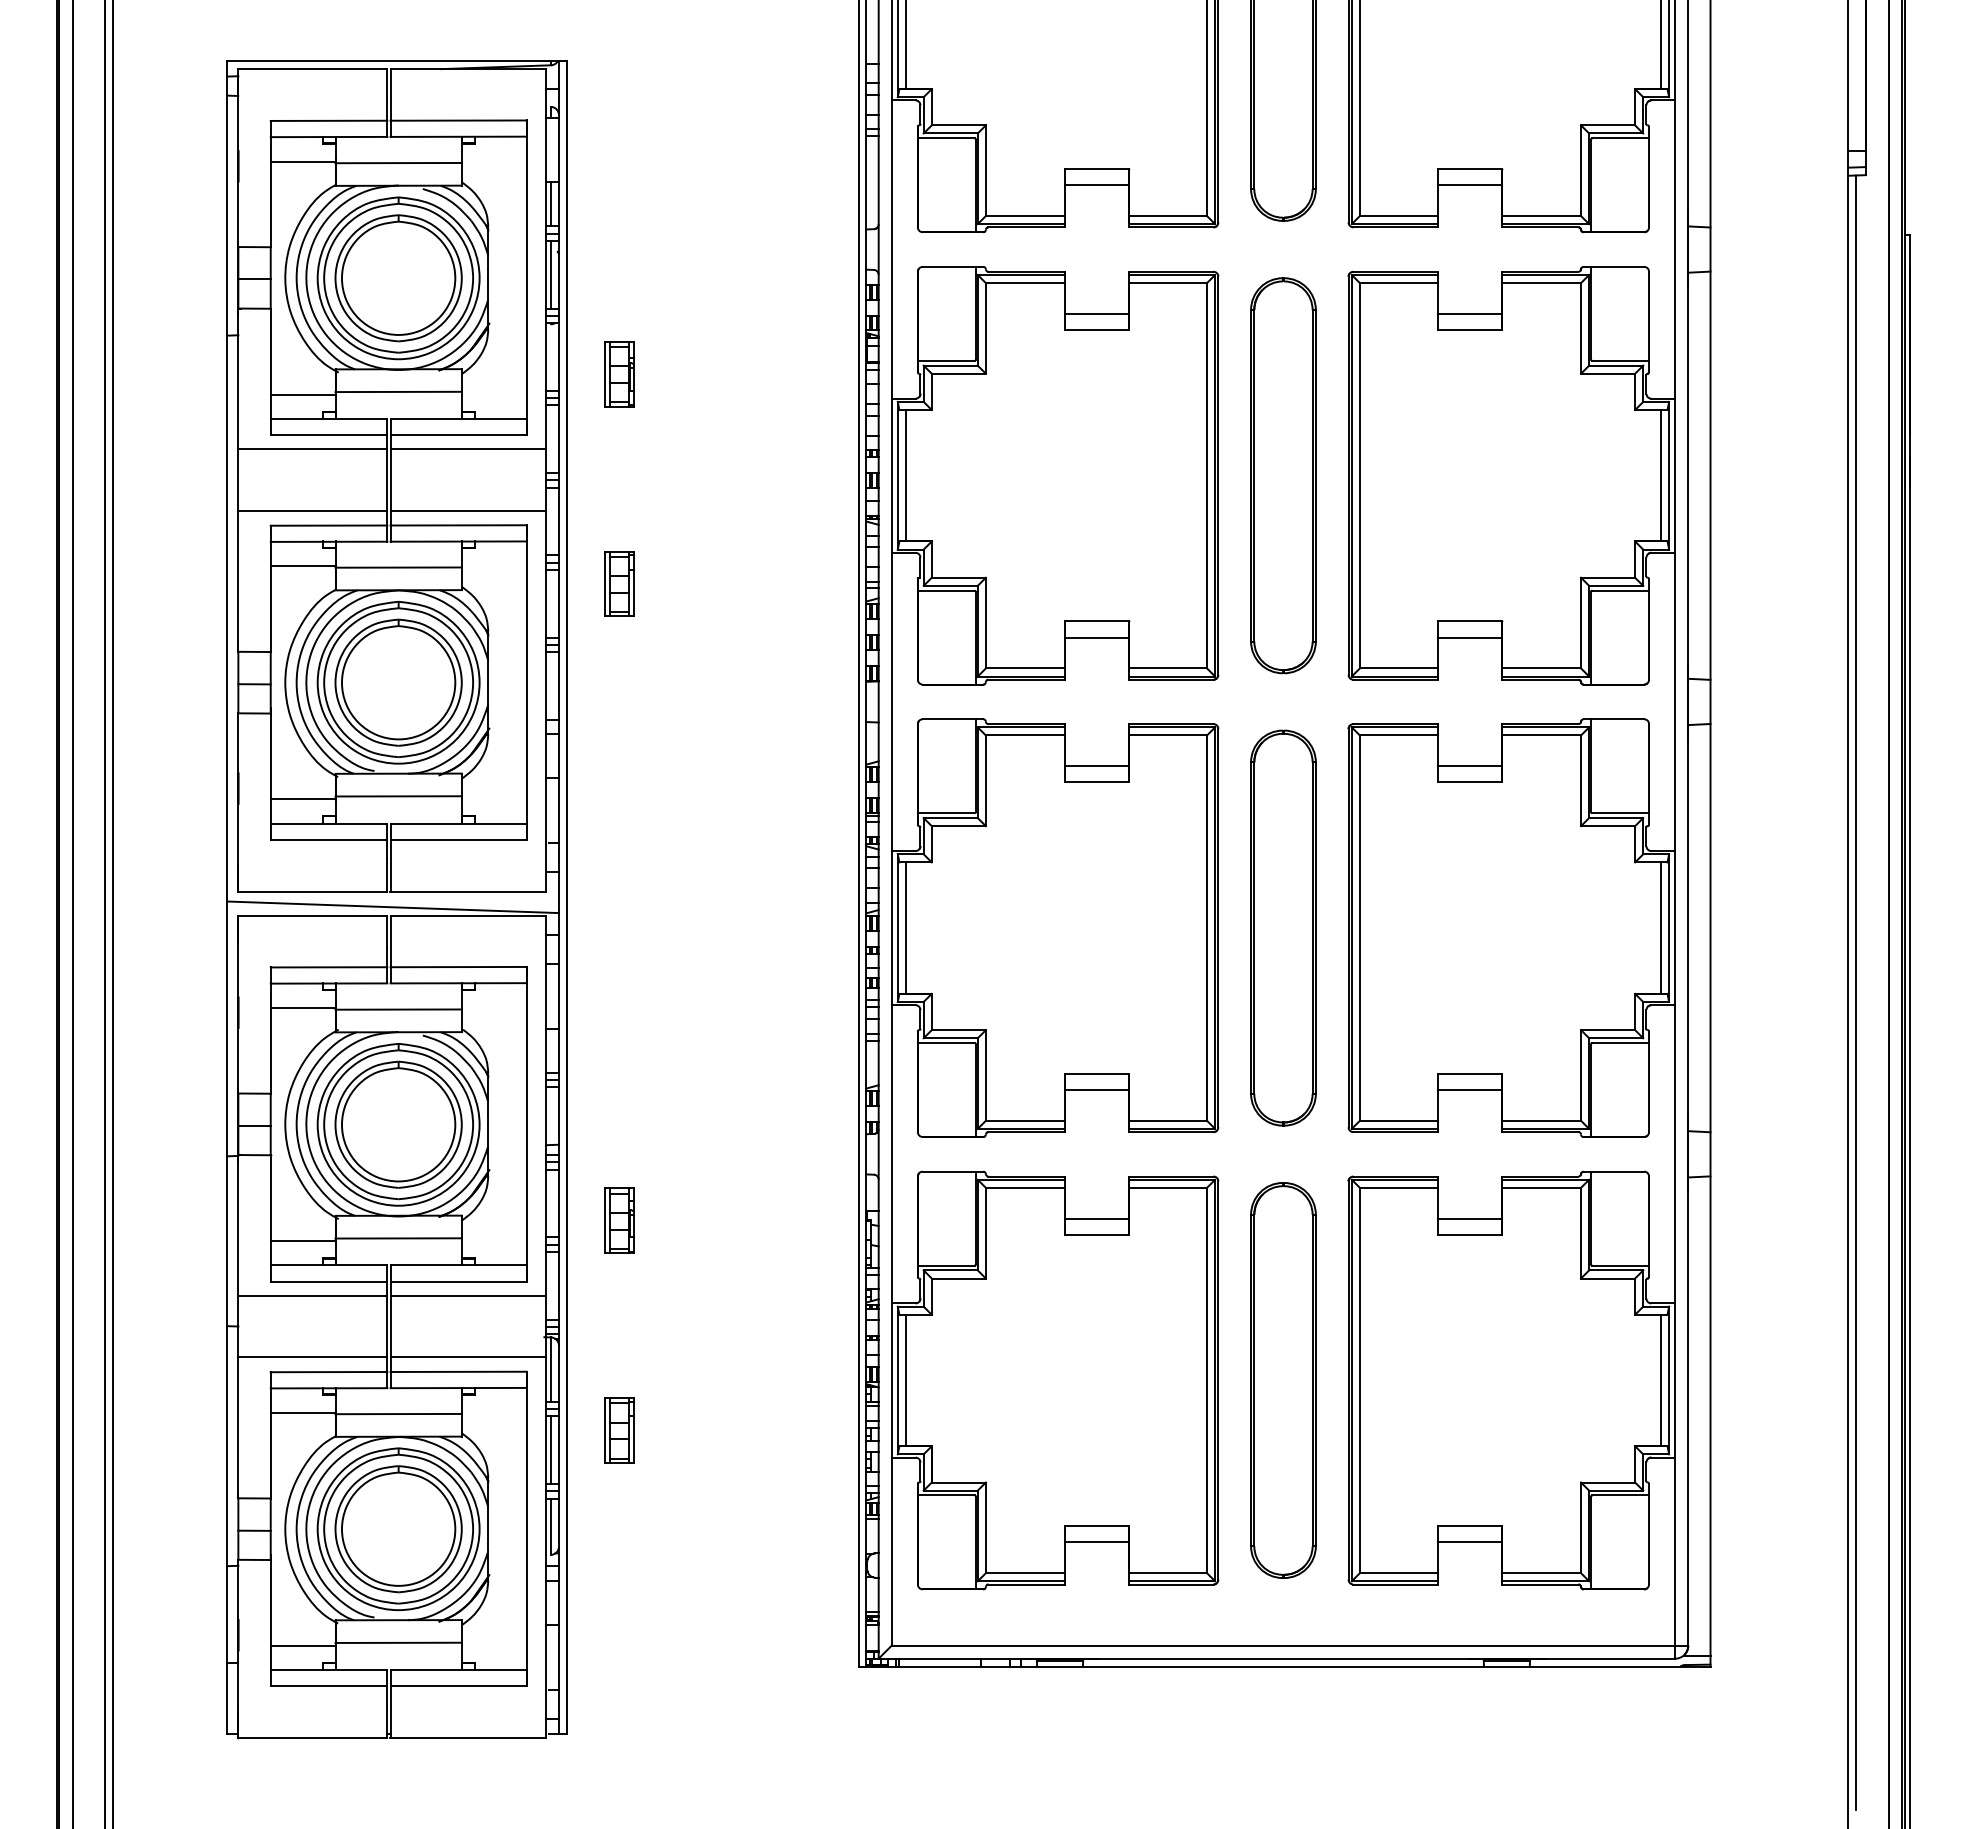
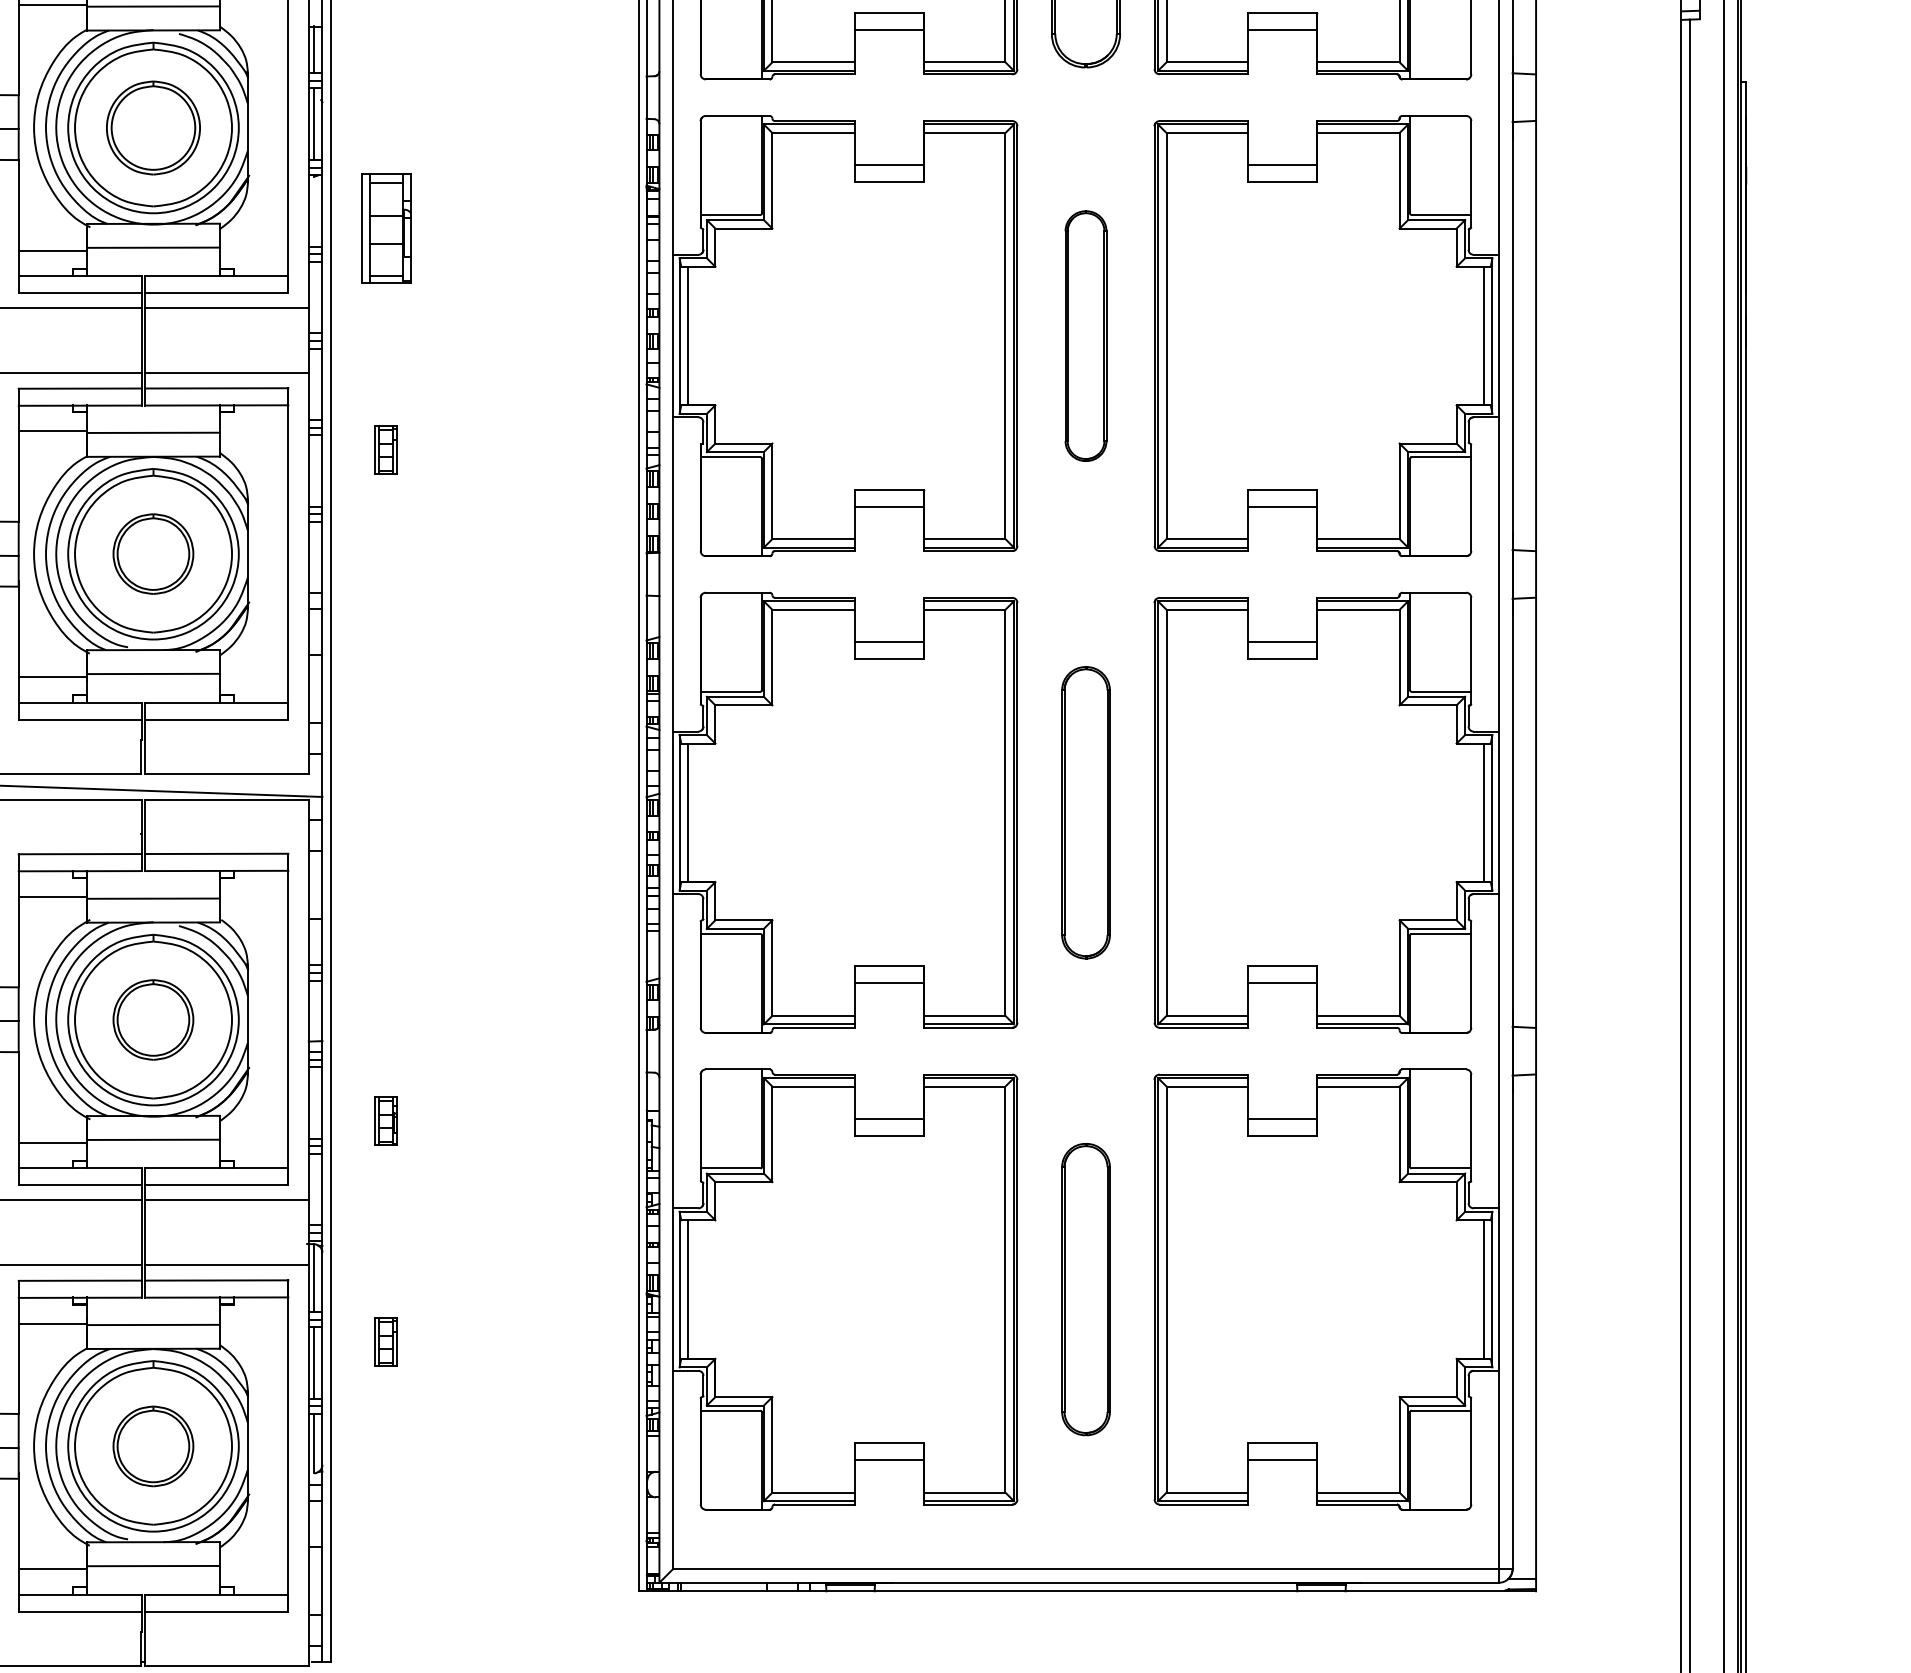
part: (398, 278) -> (153, 128), size x0.7
part: (619, 374) -> (386, 229), size x1.6
part: (1283, 475) -> (1086, 335), size x0.6
part: (619, 583) -> (386, 449), size x0.7
part: (398, 682) -> (153, 553), size x0.6
part: (1283, 927) -> (1086, 812), size x0.7
part: (398, 1124) -> (153, 1019), size x0.6
part: (619, 1220) -> (386, 1120), size x0.7
part: (1283, 1380) -> (1086, 1289), size x0.7
part: (619, 1430) -> (386, 1342), size x0.7
part: (398, 1529) -> (153, 1446), size x0.6

